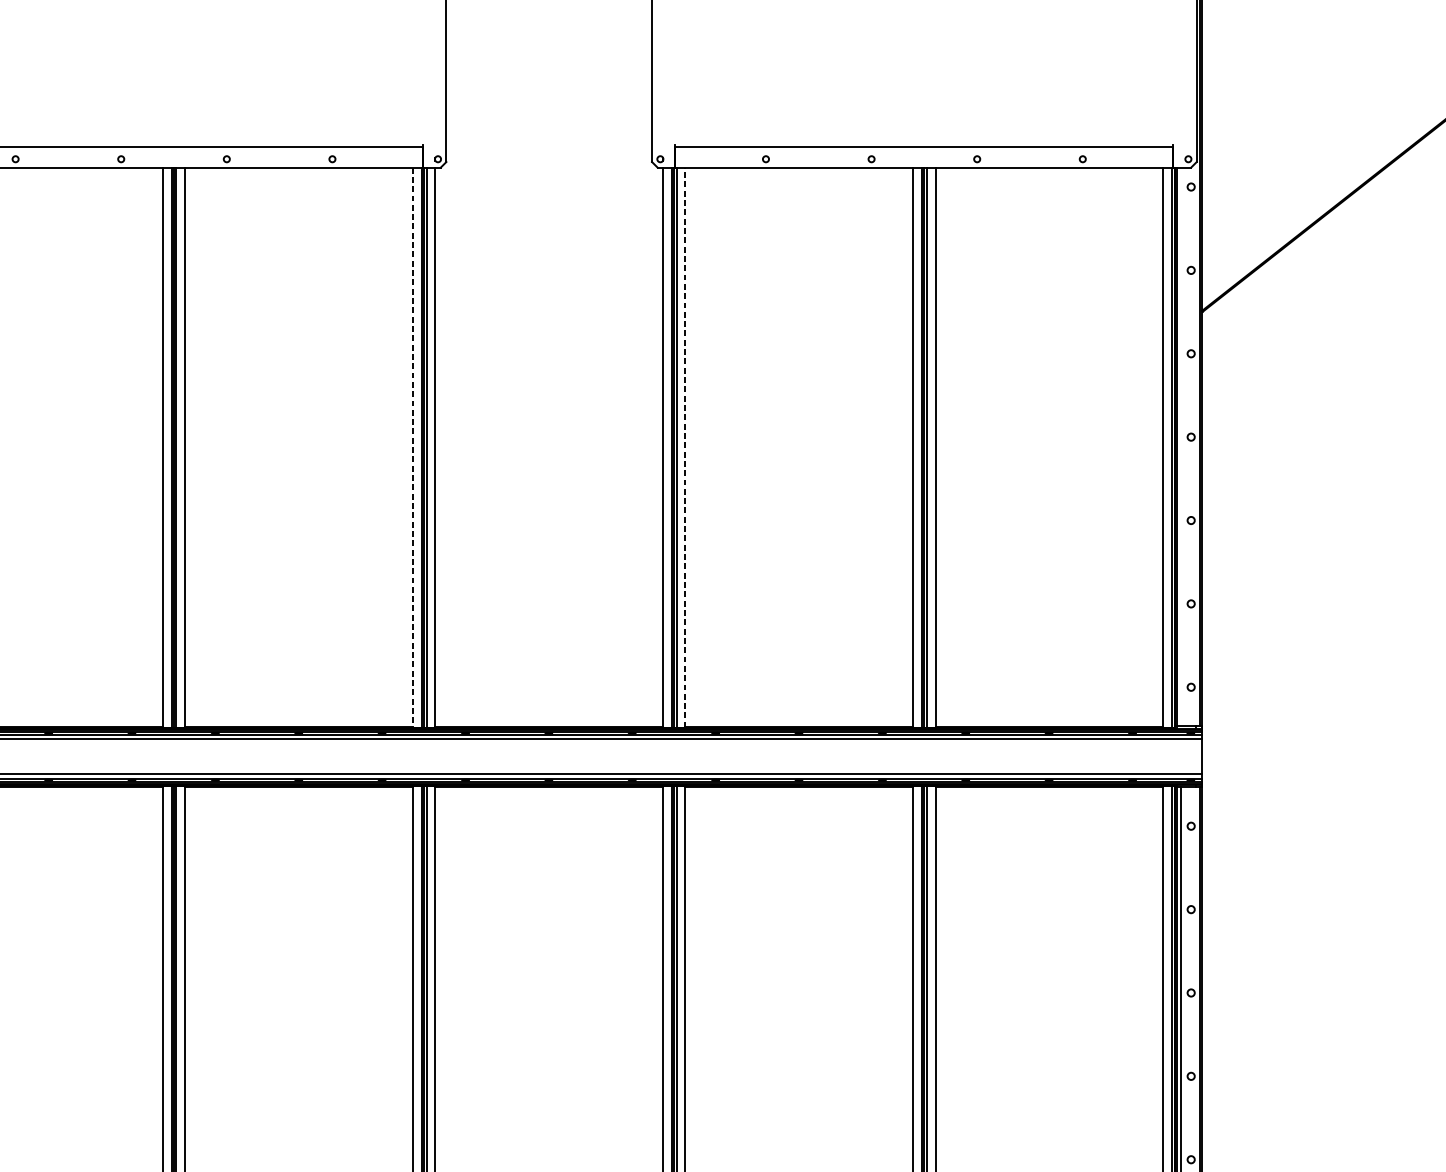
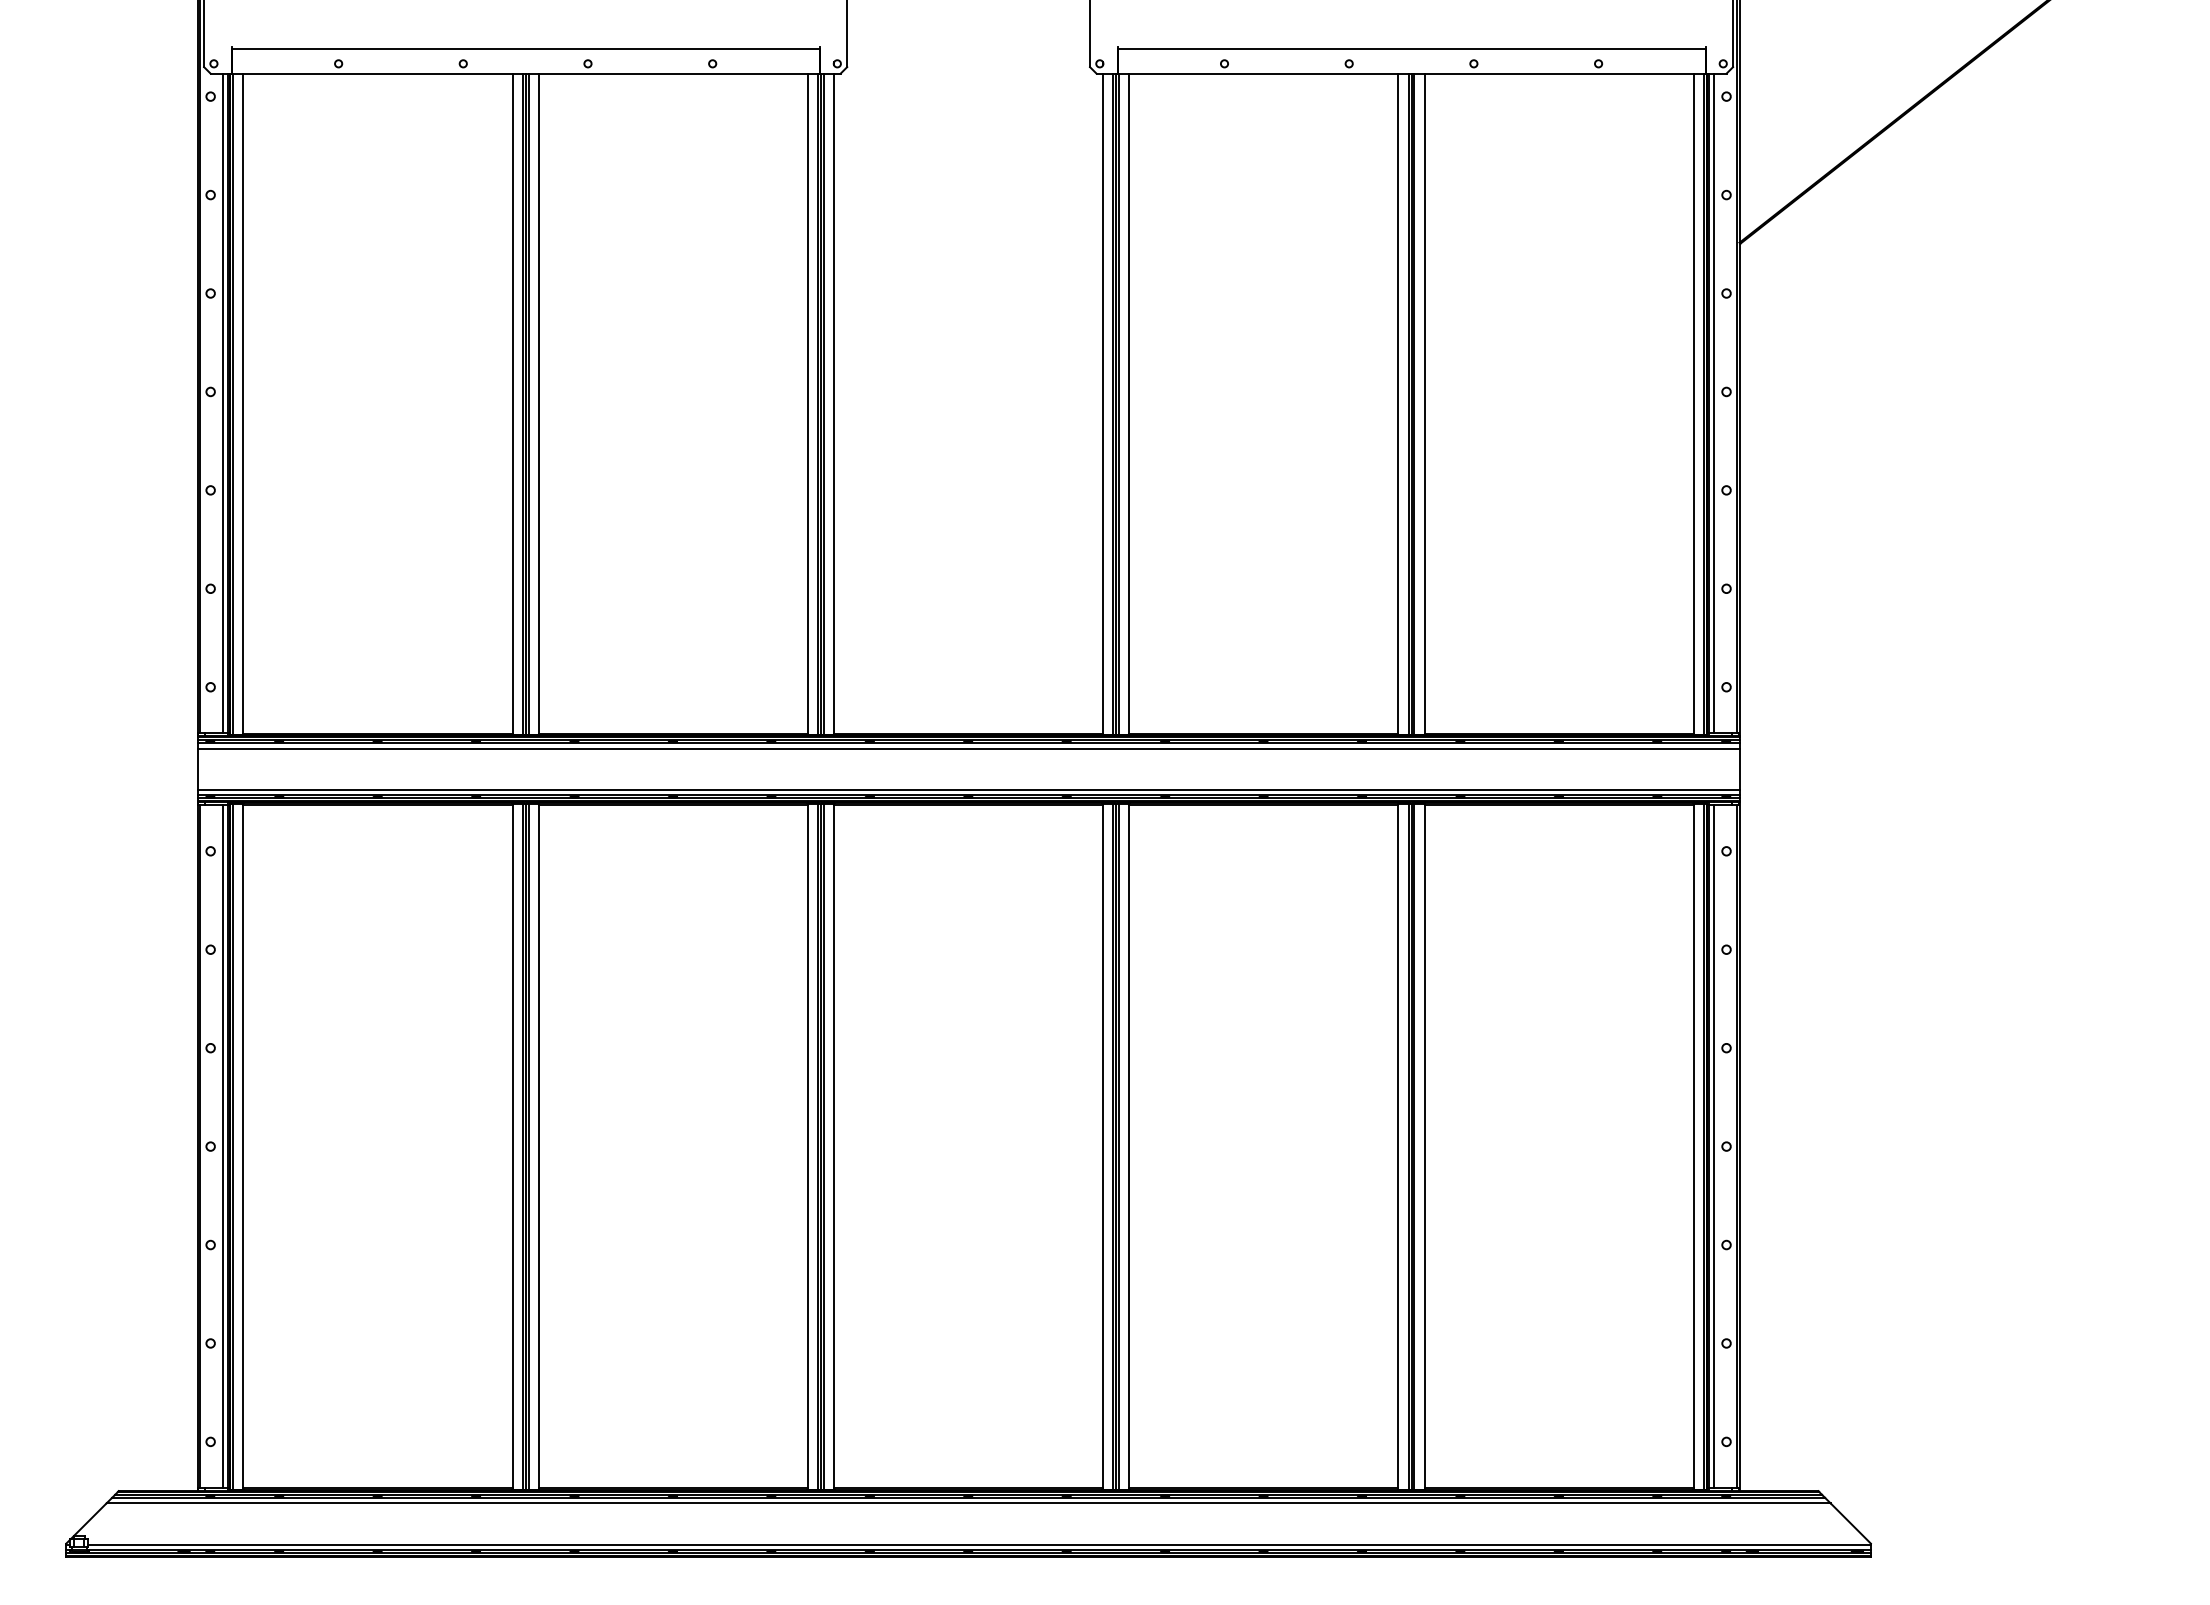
line: (1180, 446) -> (1714, 403), added
line: (412, 447) -> (807, 404), dashed -> solid
line: (685, 447) -> (1129, 404), dashed -> solid

